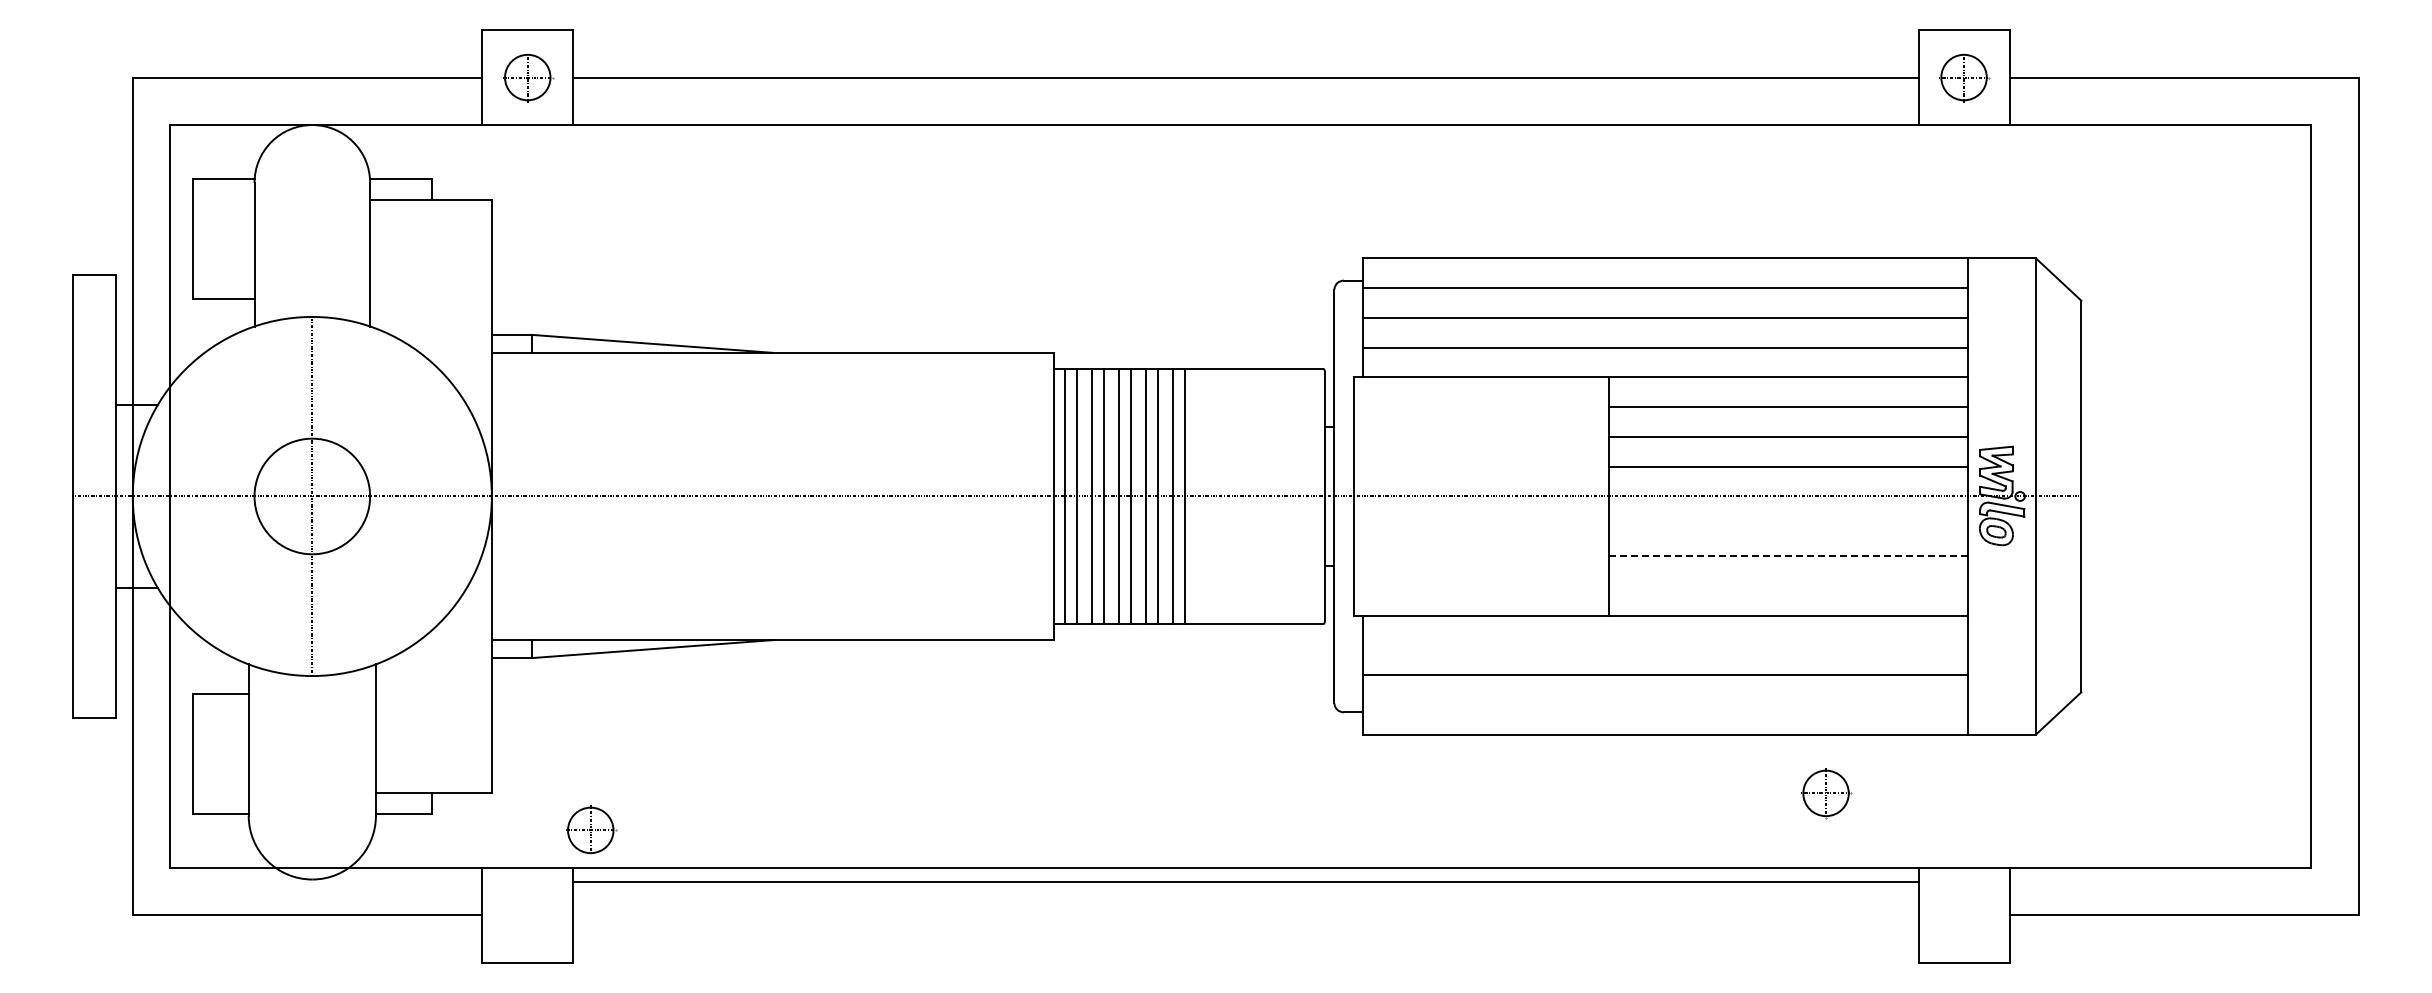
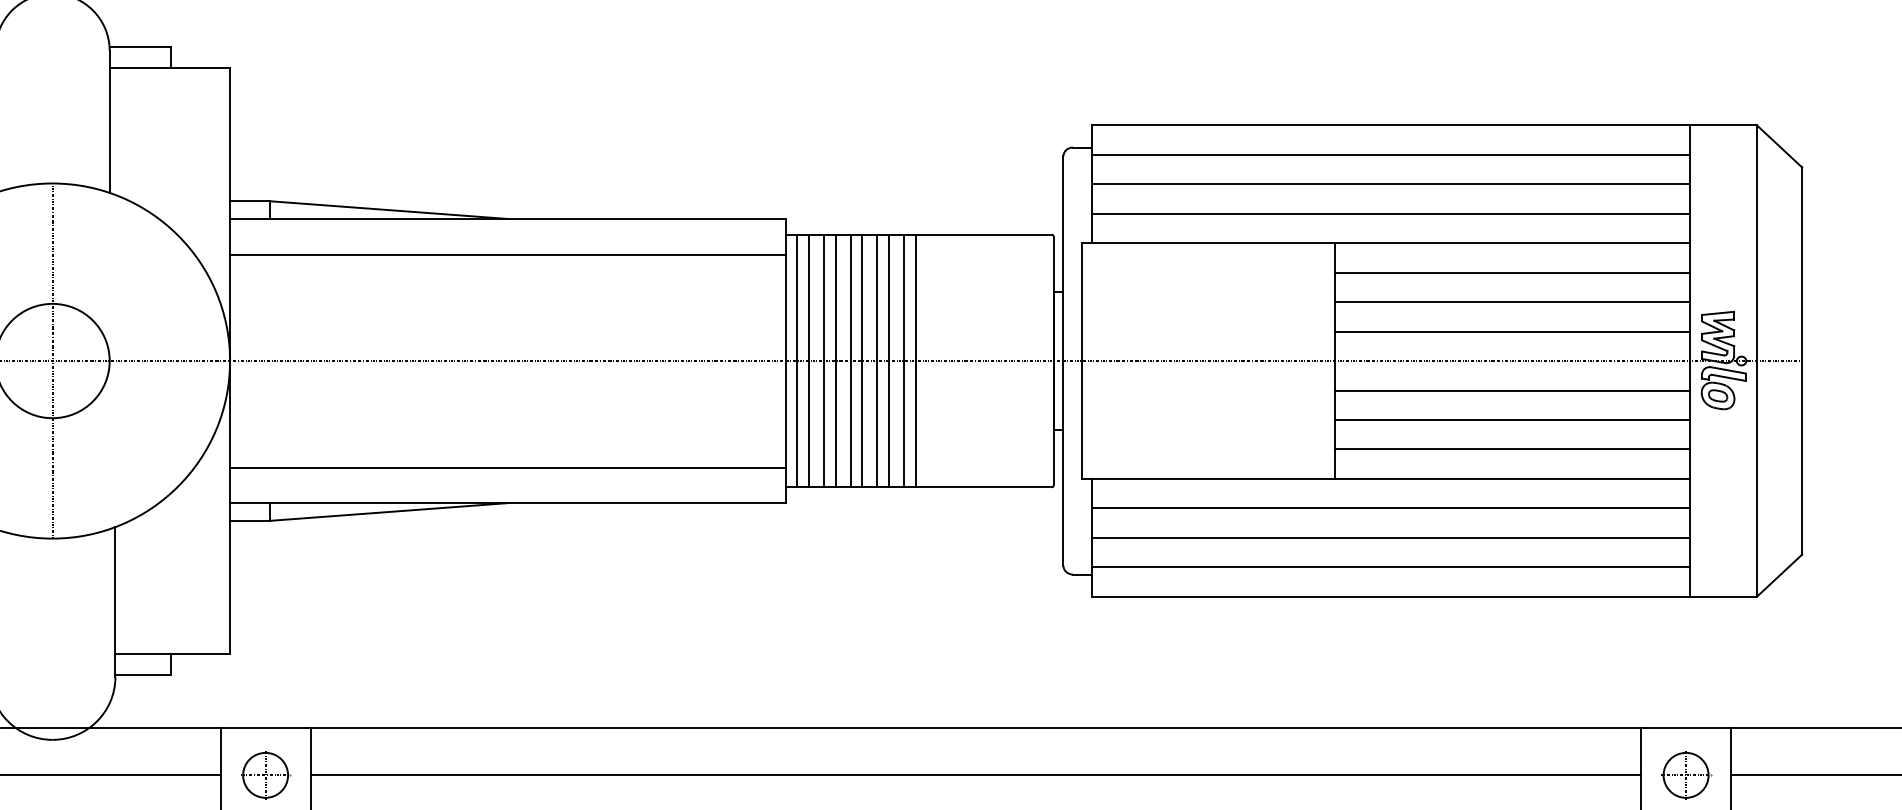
line: (772, 388) -> (507, 254), added
line: (1787, 526) -> (1511, 390), added
line: (1788, 556) -> (1512, 420), dashed -> solid
line: (1787, 585) -> (1511, 449), added
line: (772, 604) -> (507, 467), added
line: (1665, 645) -> (1390, 508), added
line: (1665, 704) -> (1390, 566), added
part: (1826, 792) -> (1686, 774), moved
part: (591, 829) -> (266, 774), moved
line: (1245, 882) -> (975, 775), moved

